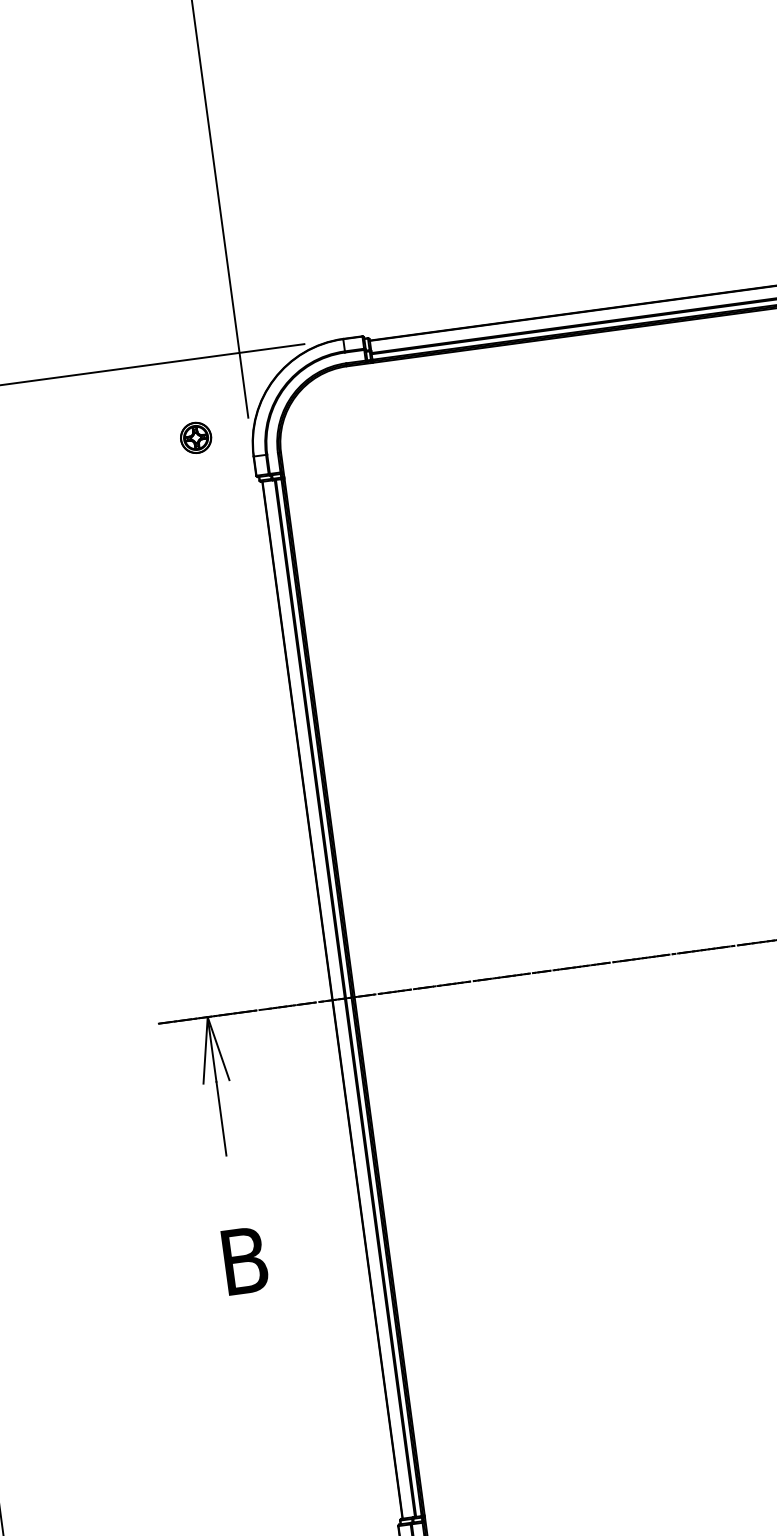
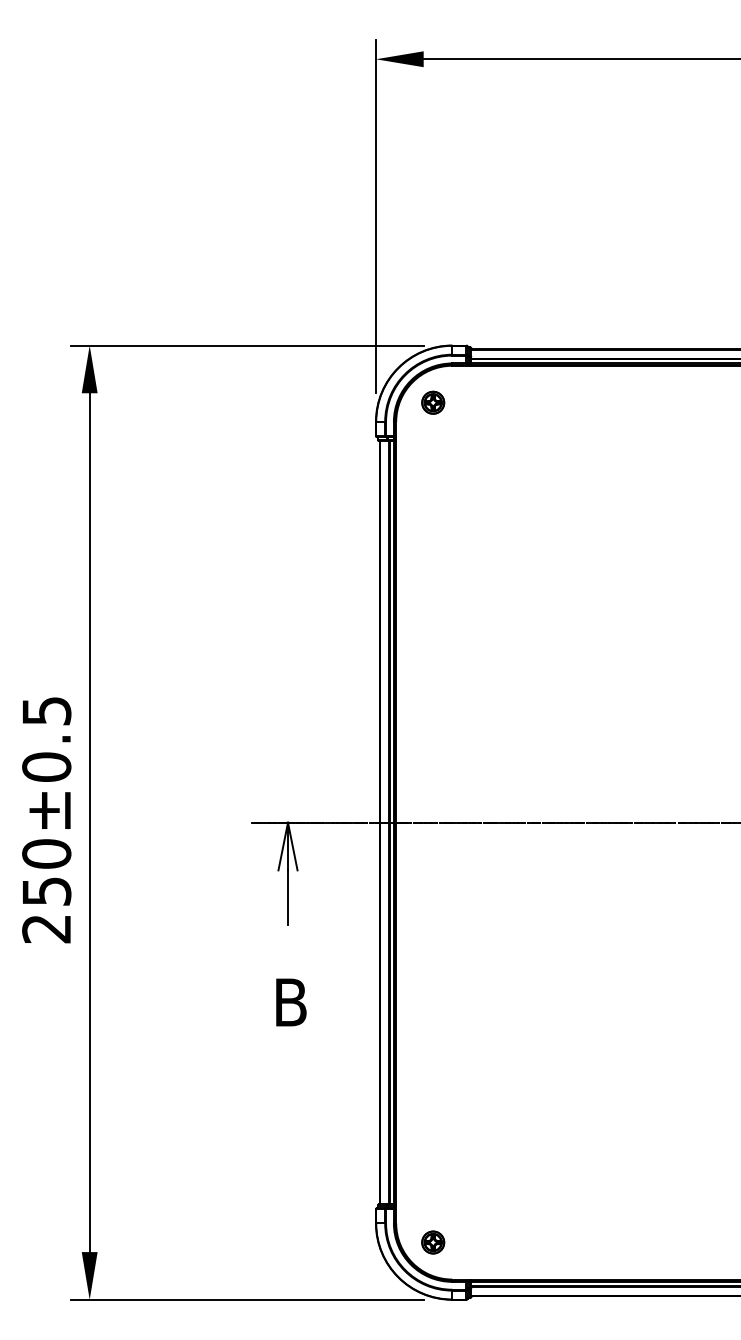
part: (196, 437) -> (433, 402), moved

